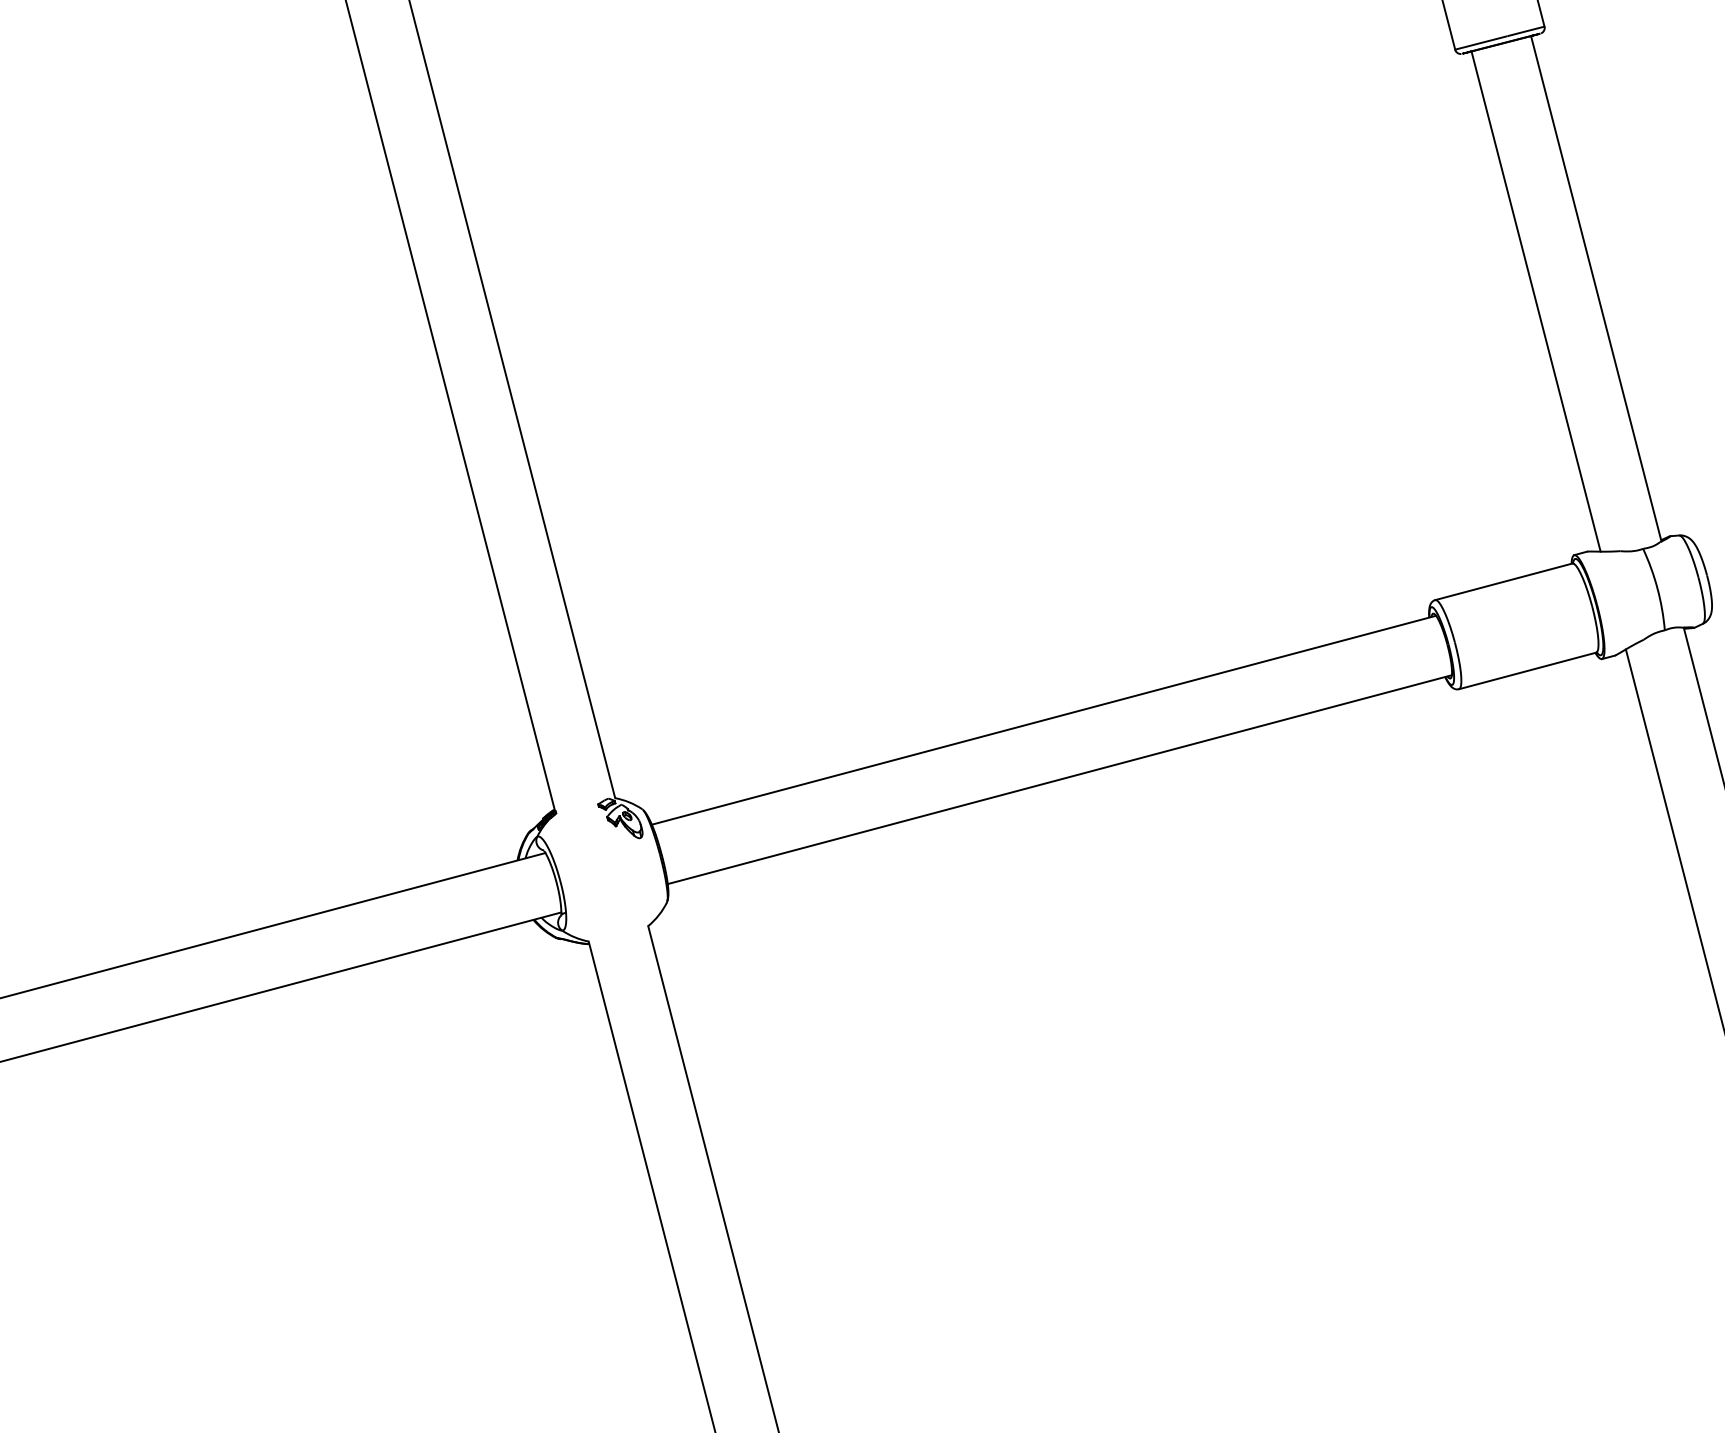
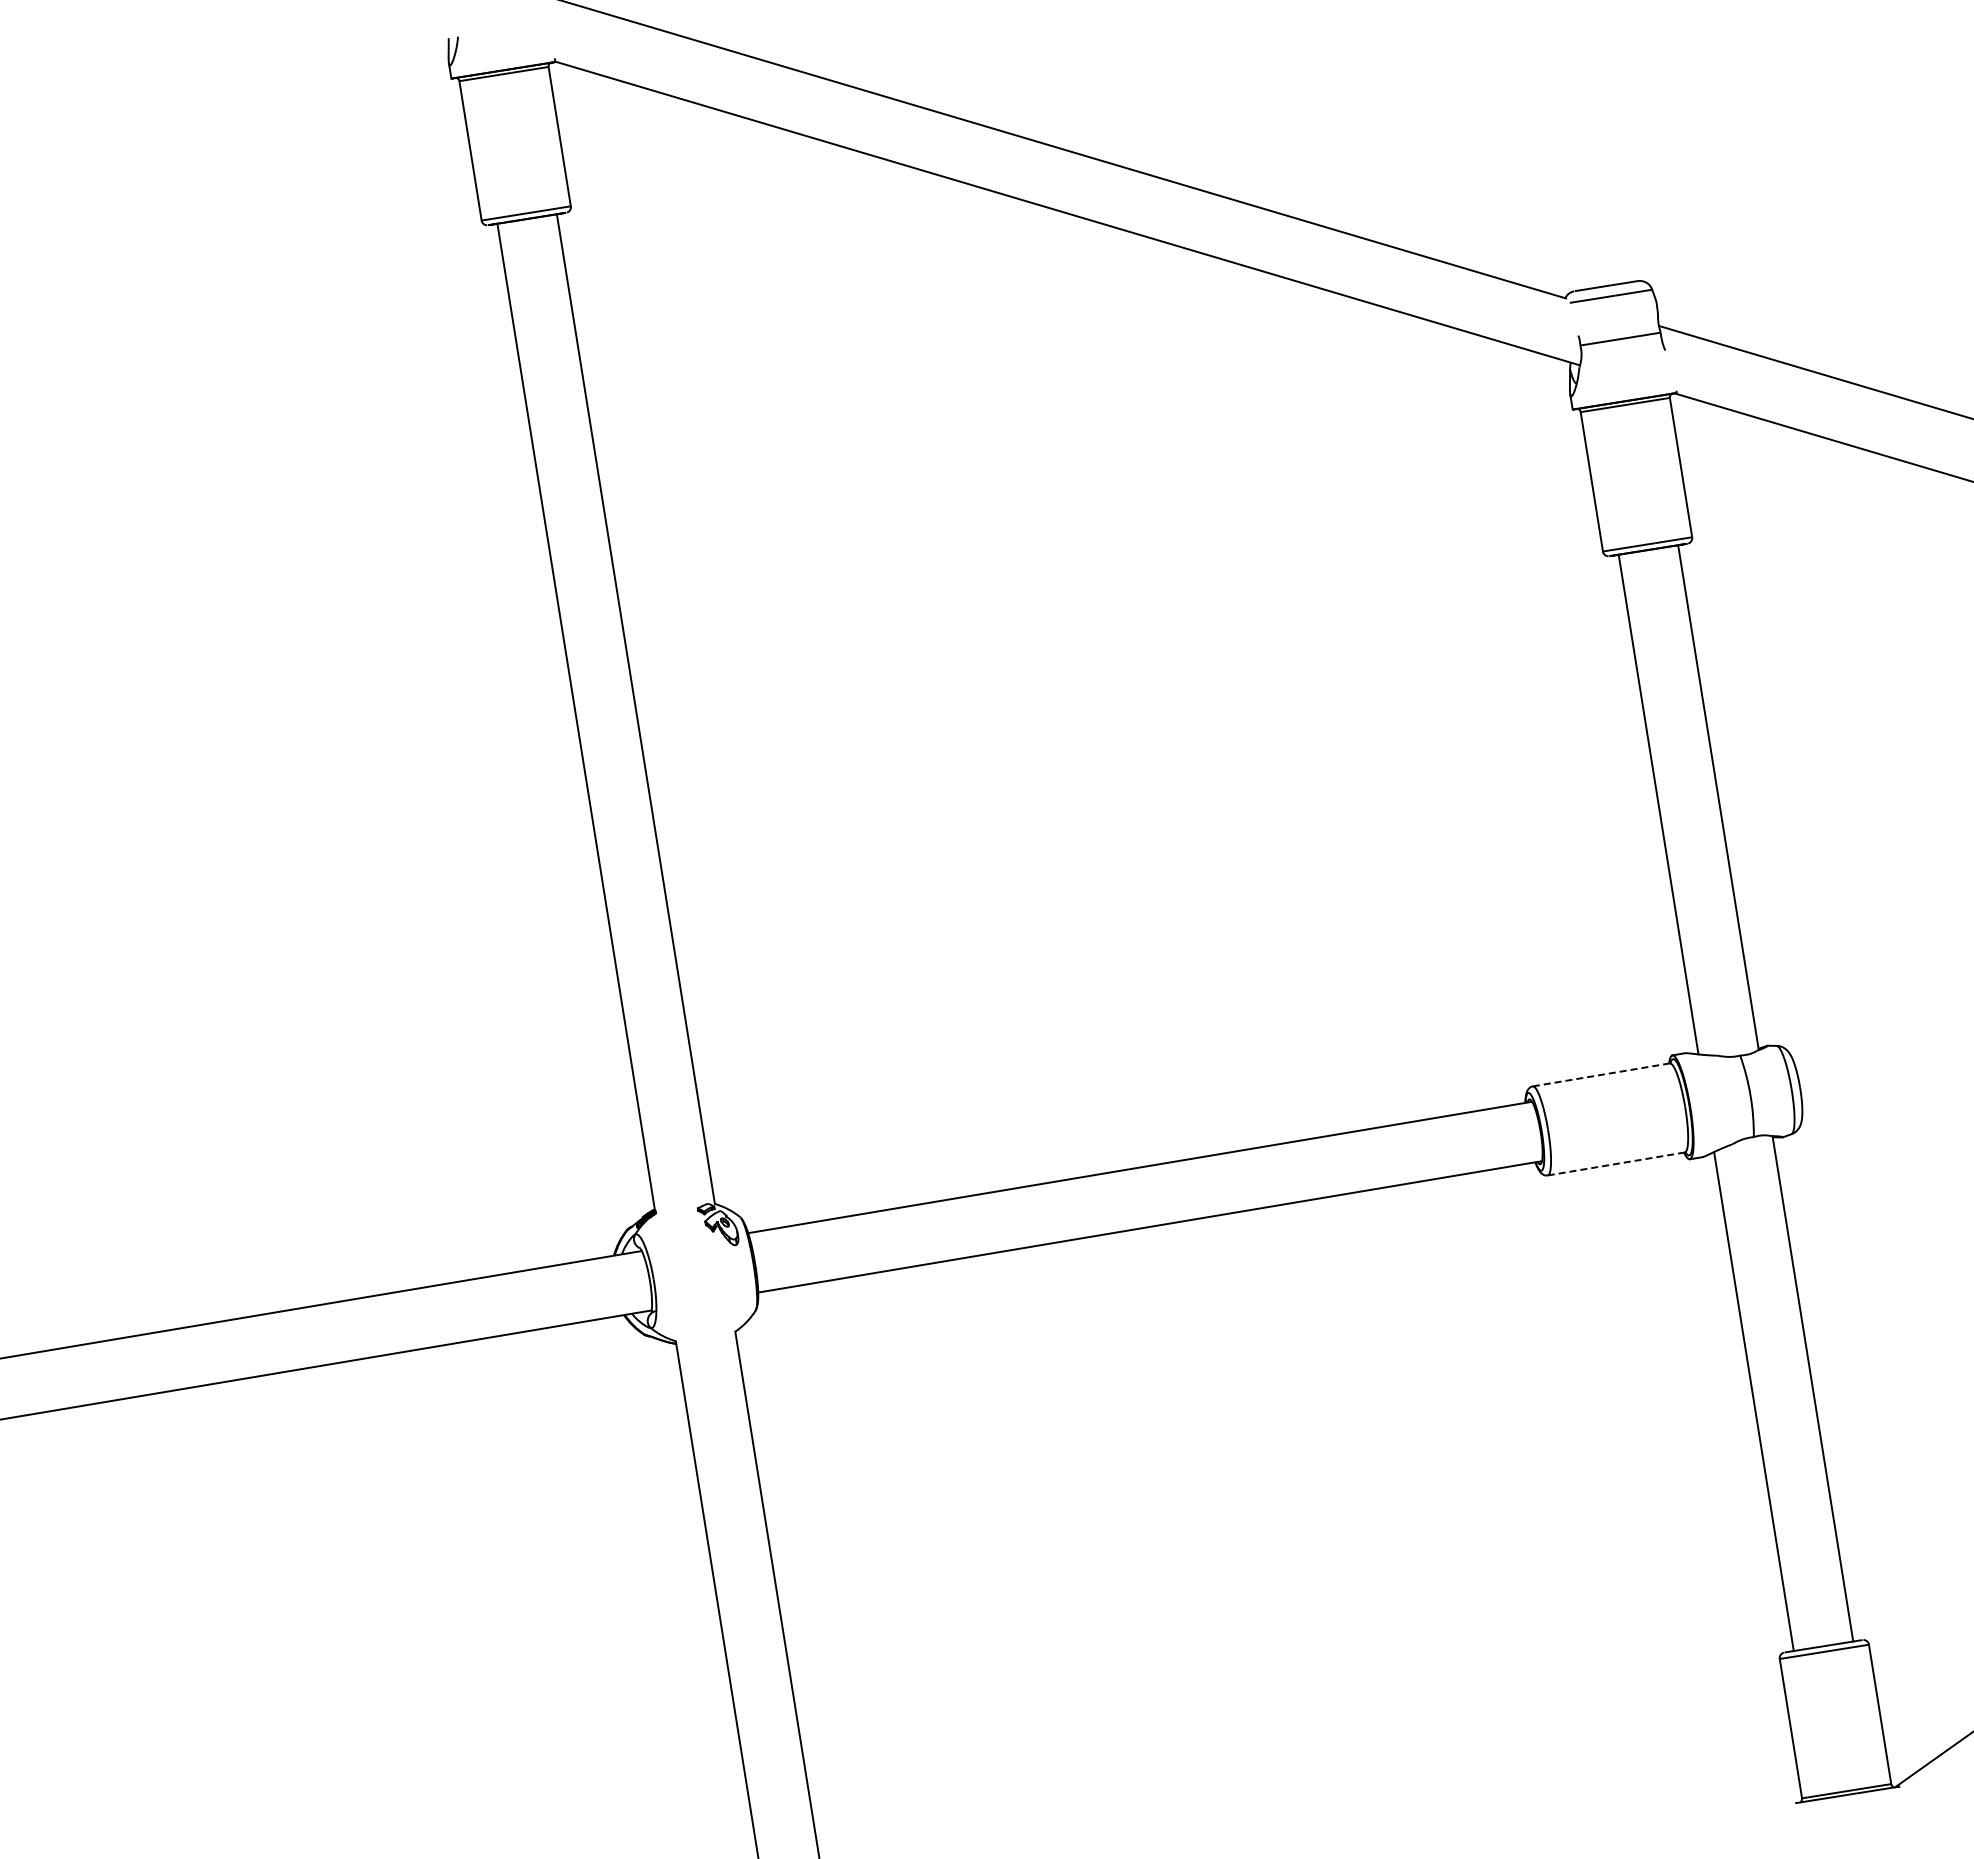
line: (1503, 581) -> (1601, 1074), solid -> dashed
line: (1527, 670) -> (1616, 1163), solid -> dashed

